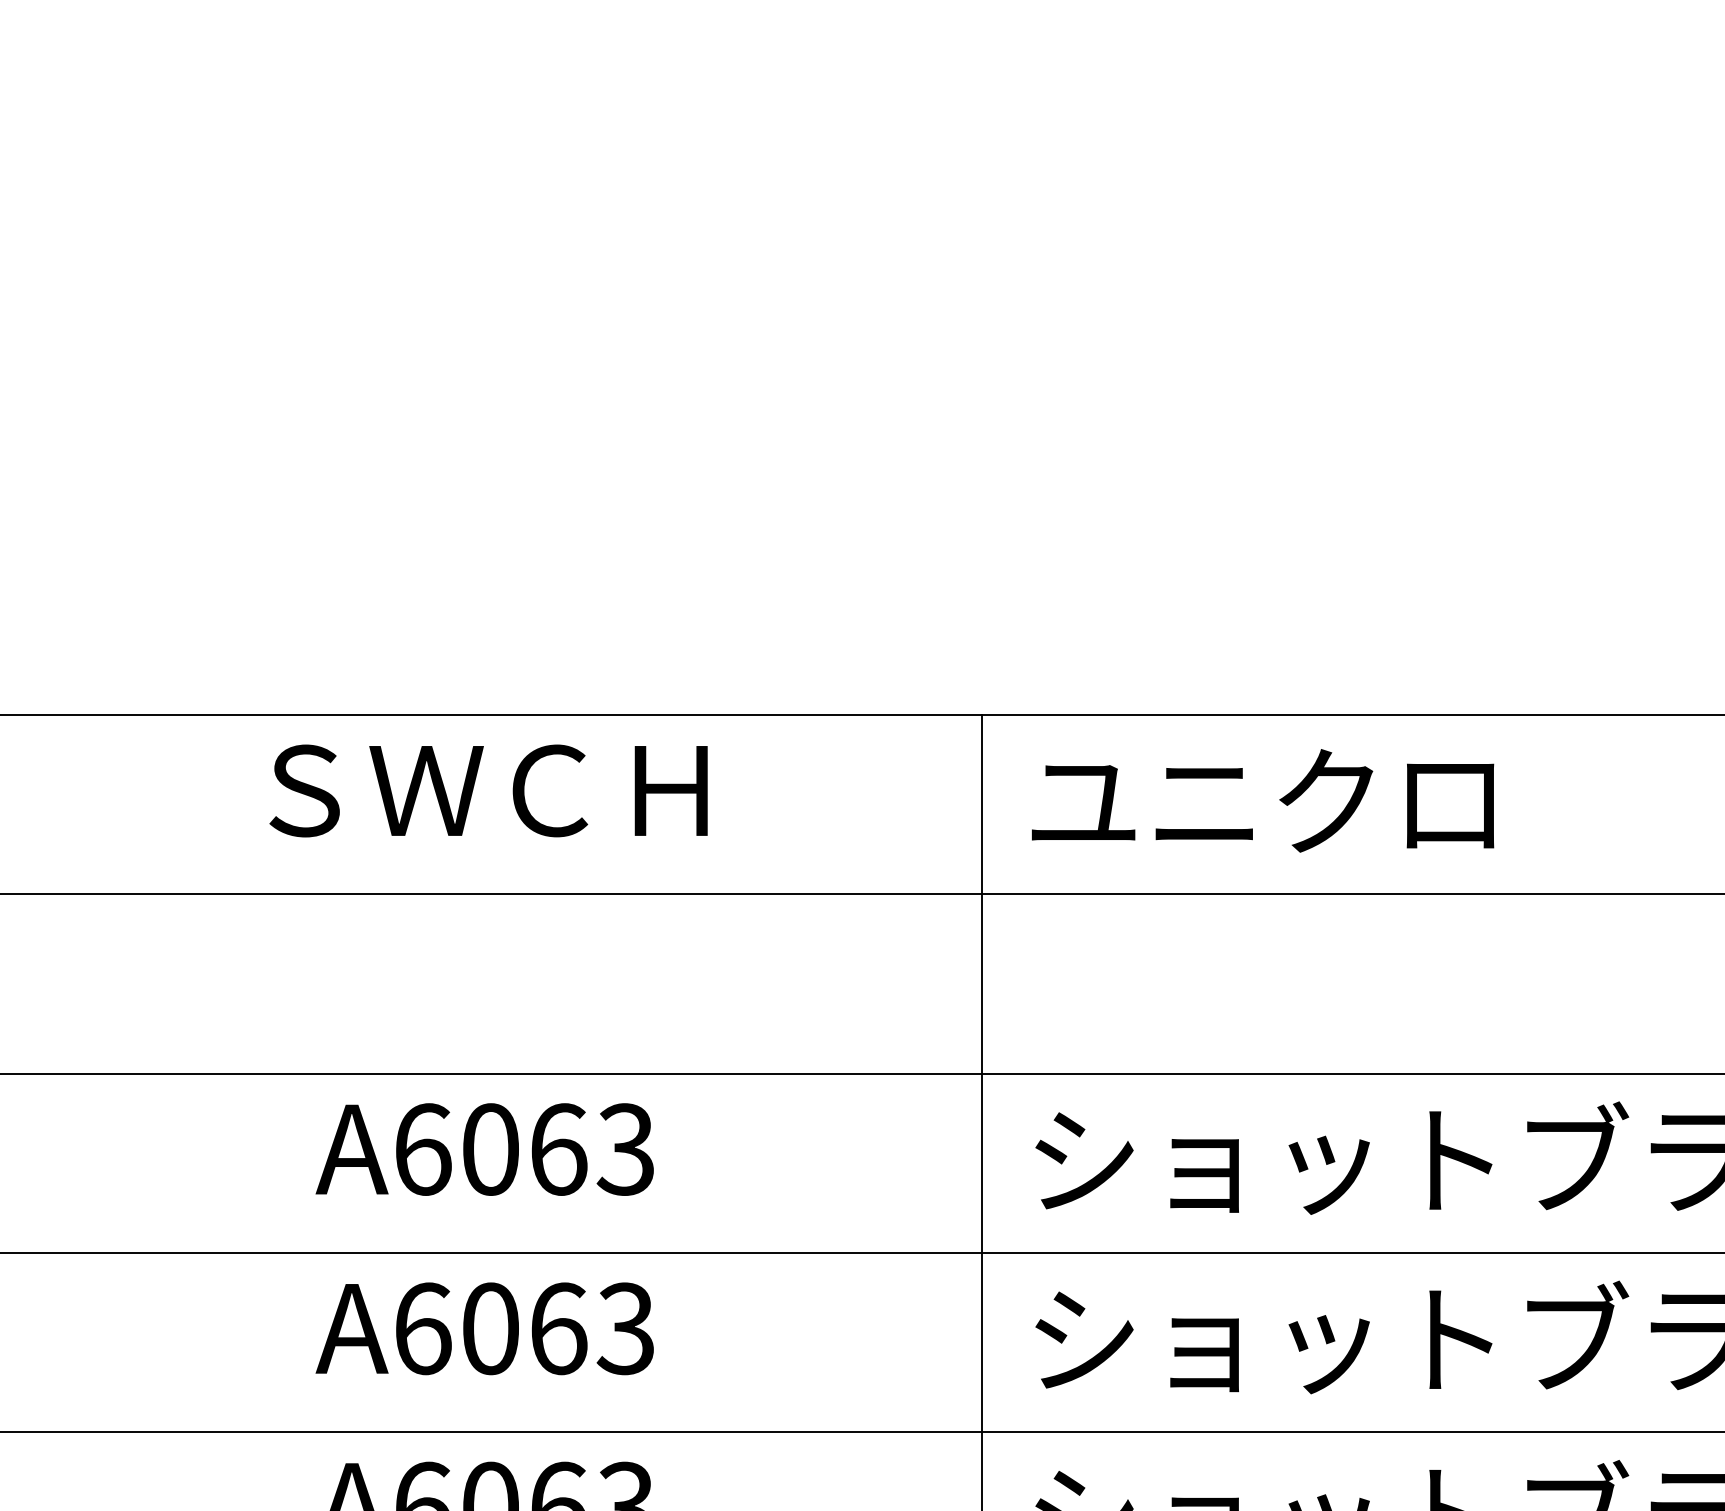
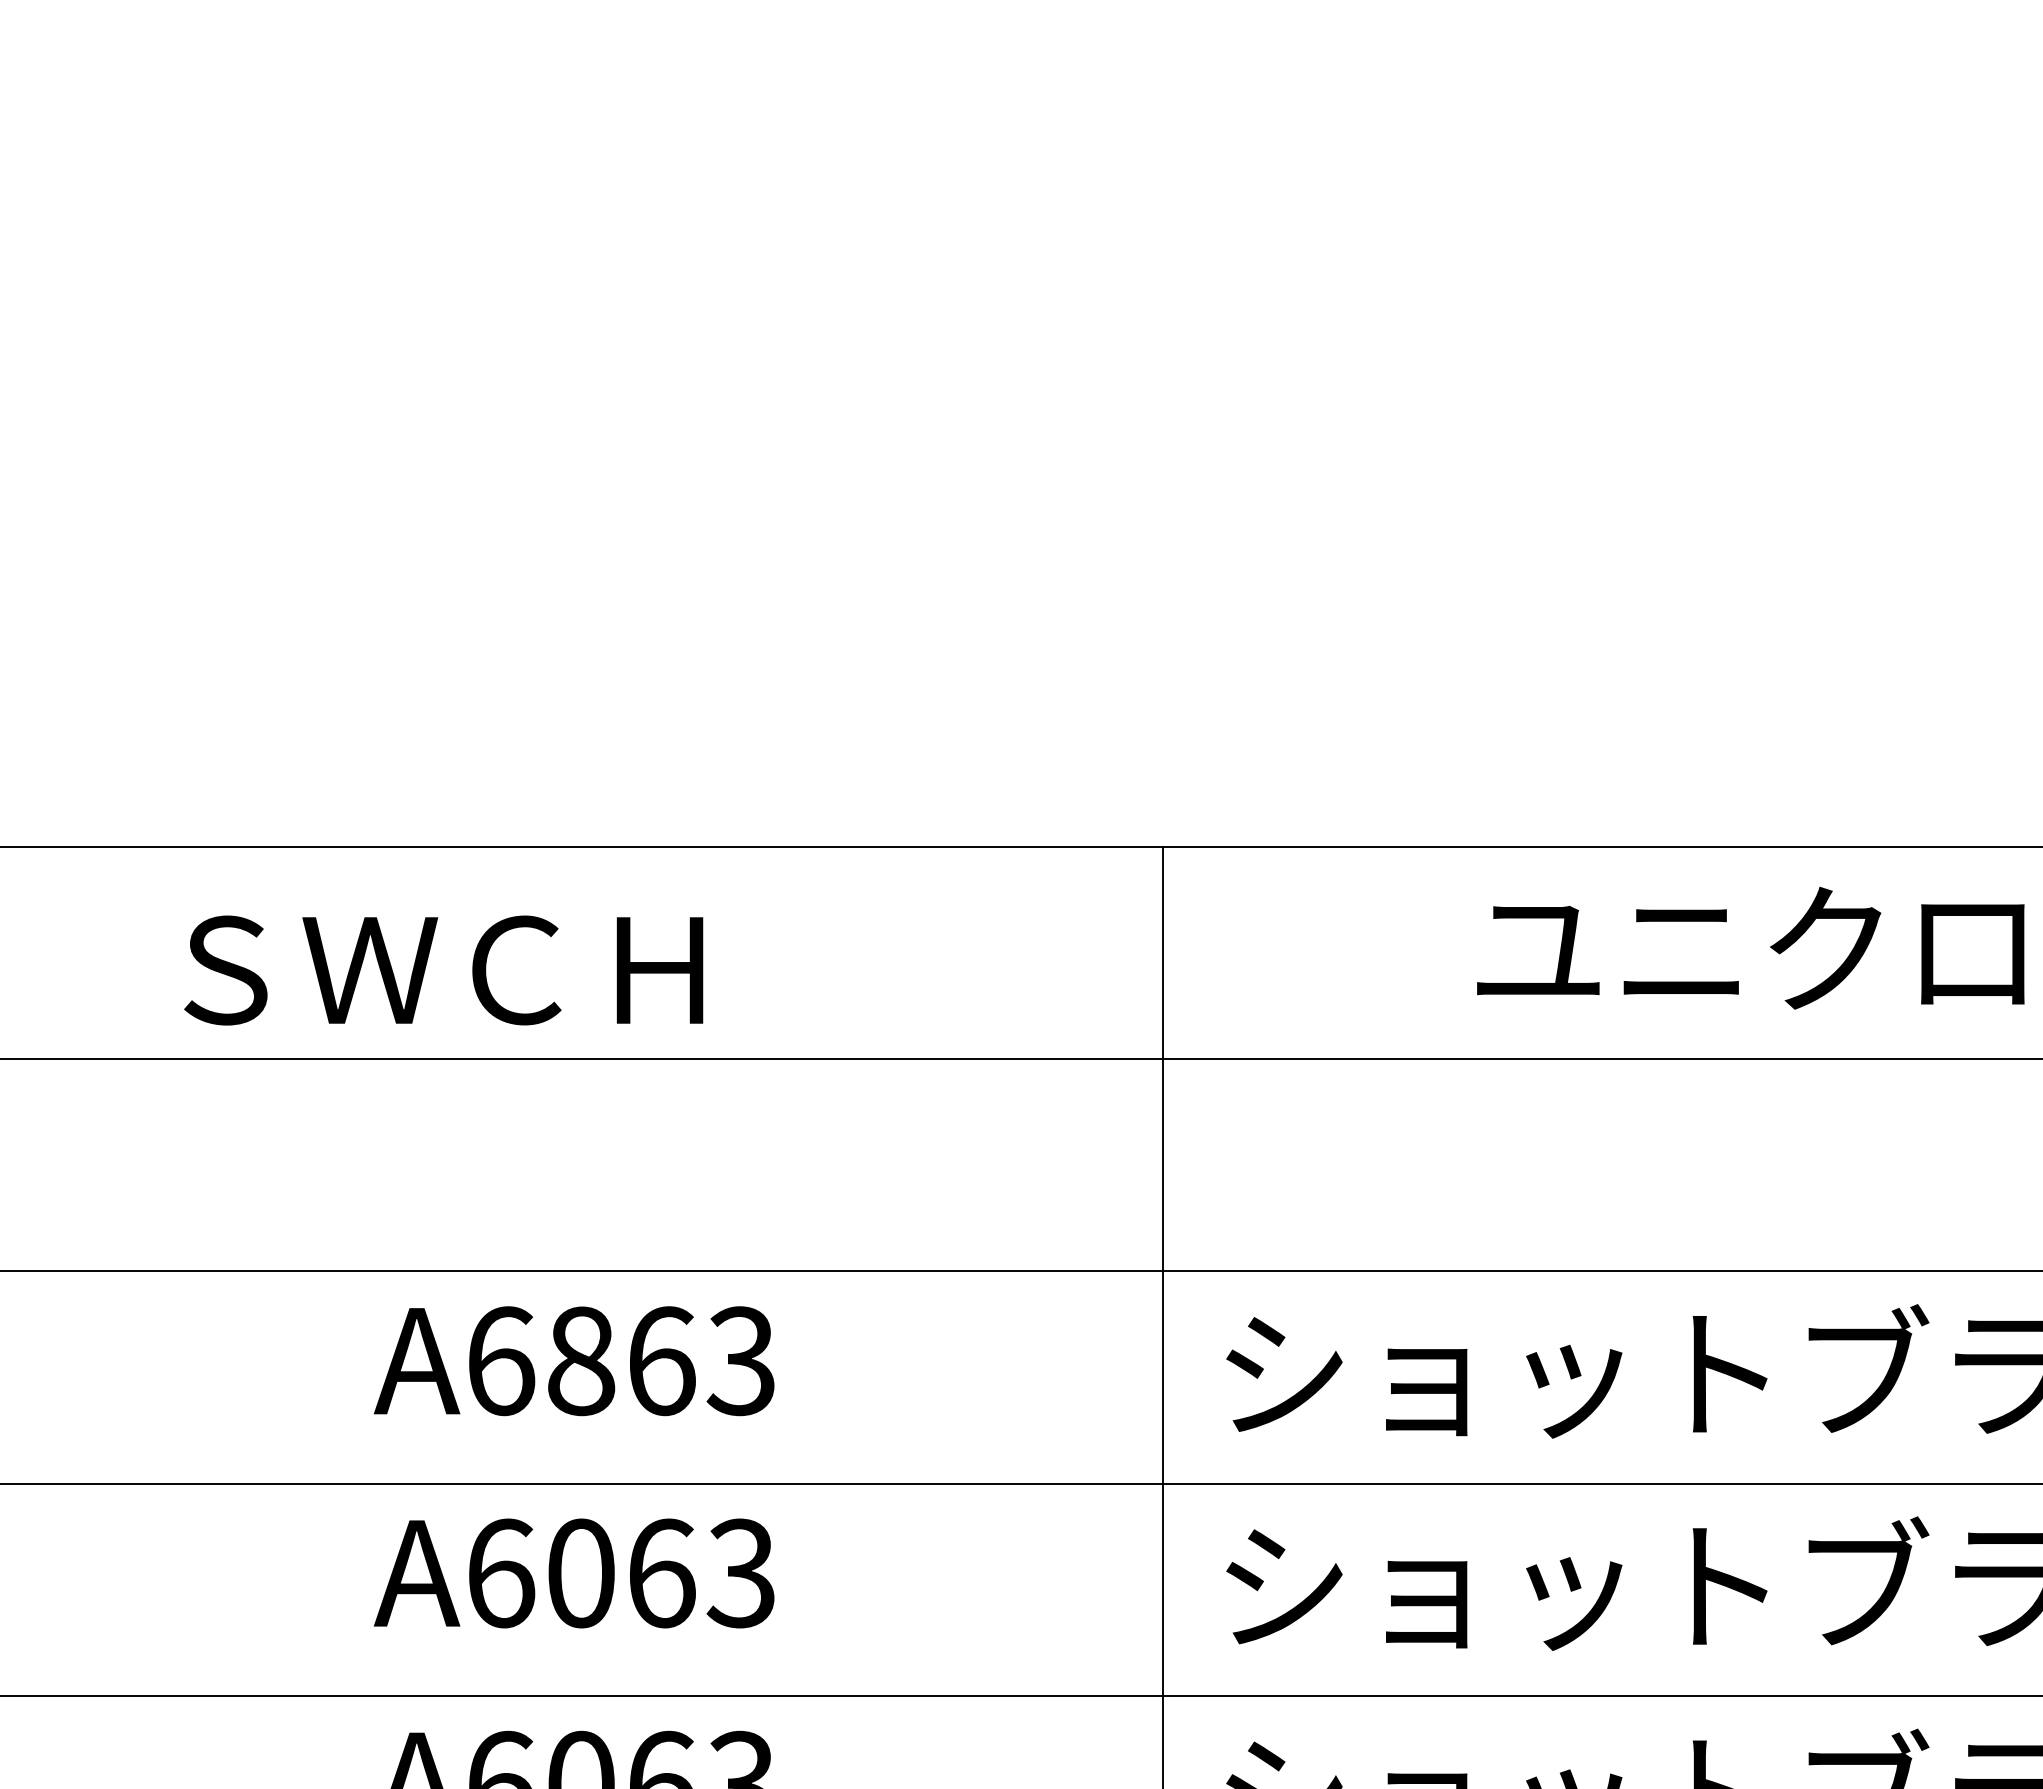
text: (488, 790) -> (443, 970), moved
text: (1262, 800) -> (1750, 947), moved
text: (490, 1148) -> (581, 1360), A6063 -> A6863

